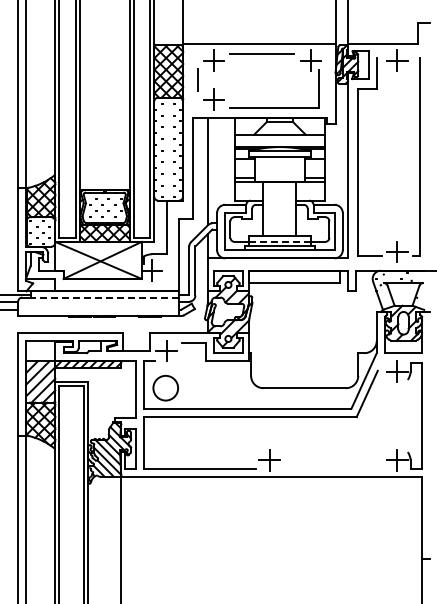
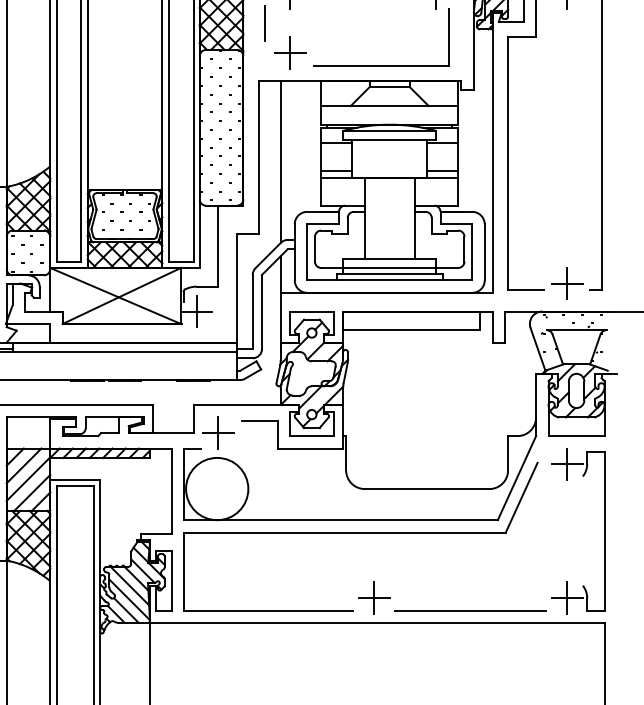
line: (279, 241) -> (389, 267), dashed -> solid
line: (104, 297) -> (124, 351), dashed -> solid
circle: (165, 387) -> (216, 487), size x1.67
line: (333, 468) -> (470, 610), added

